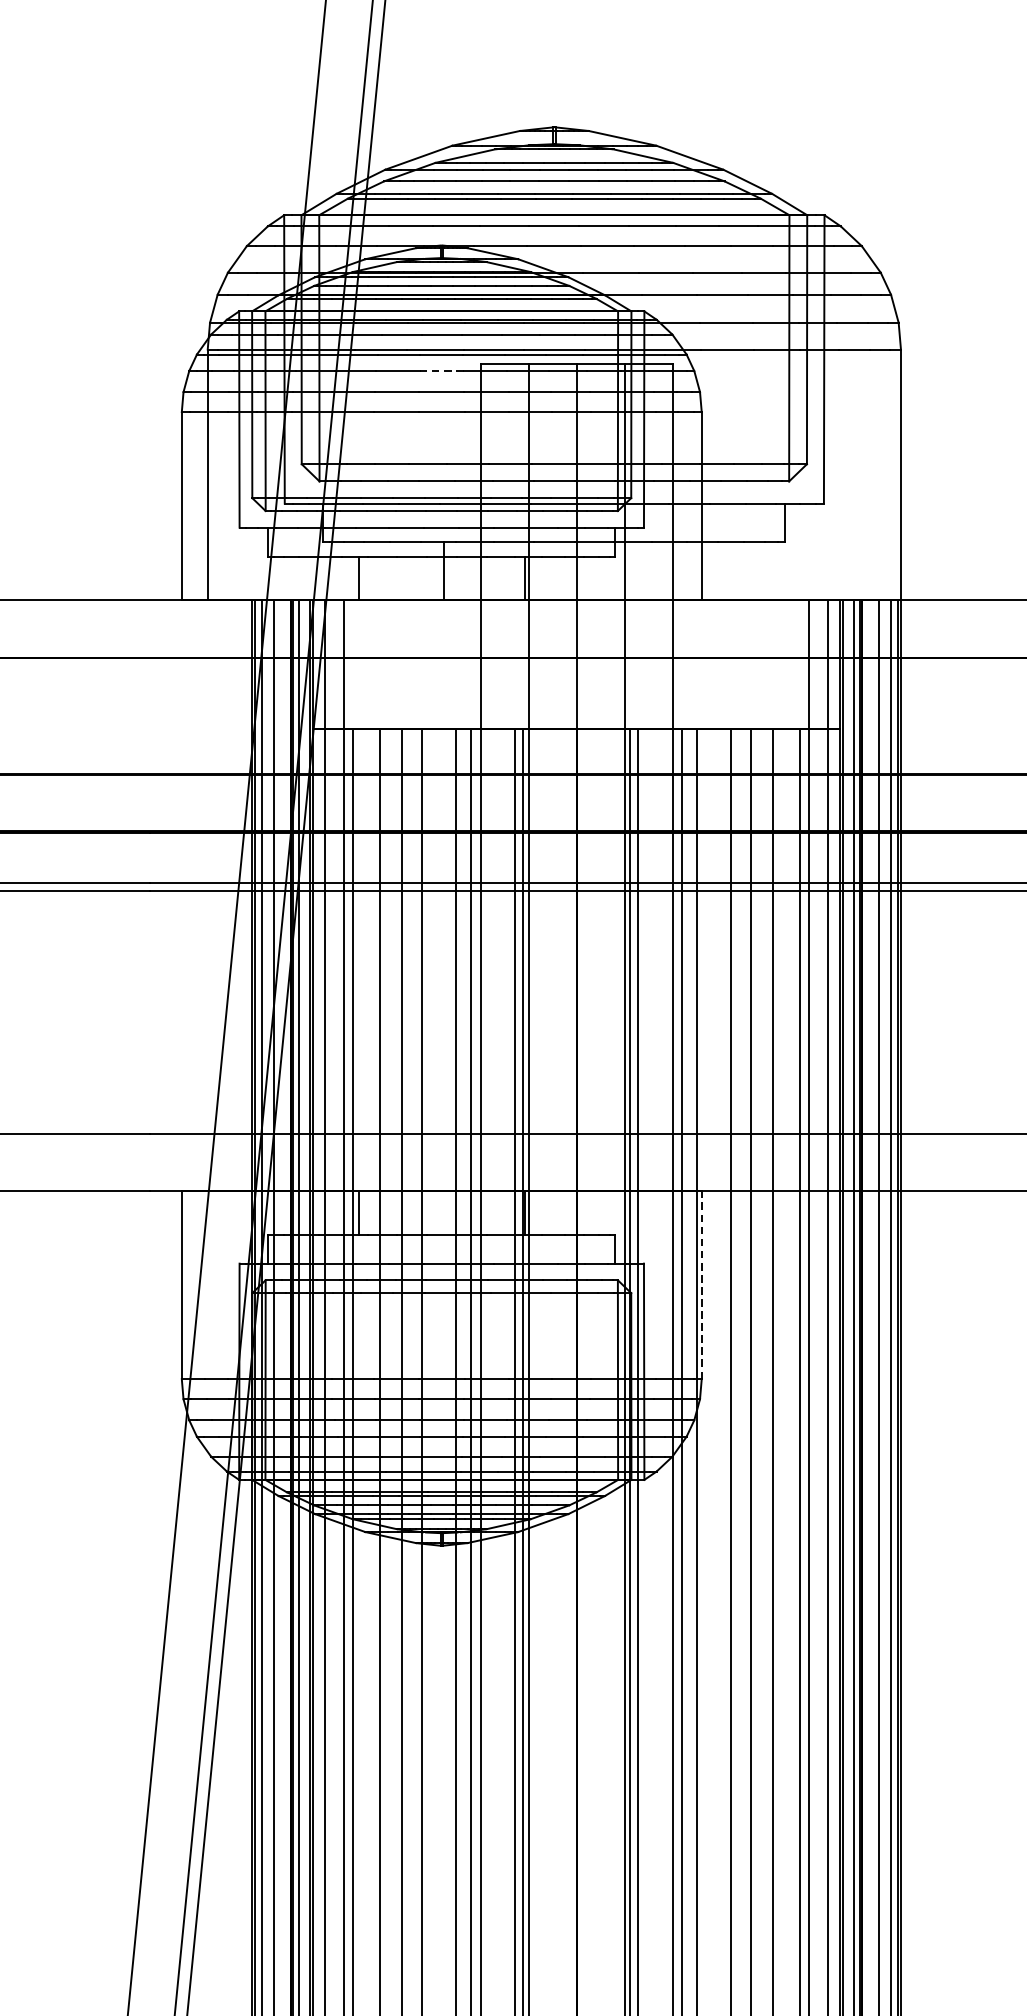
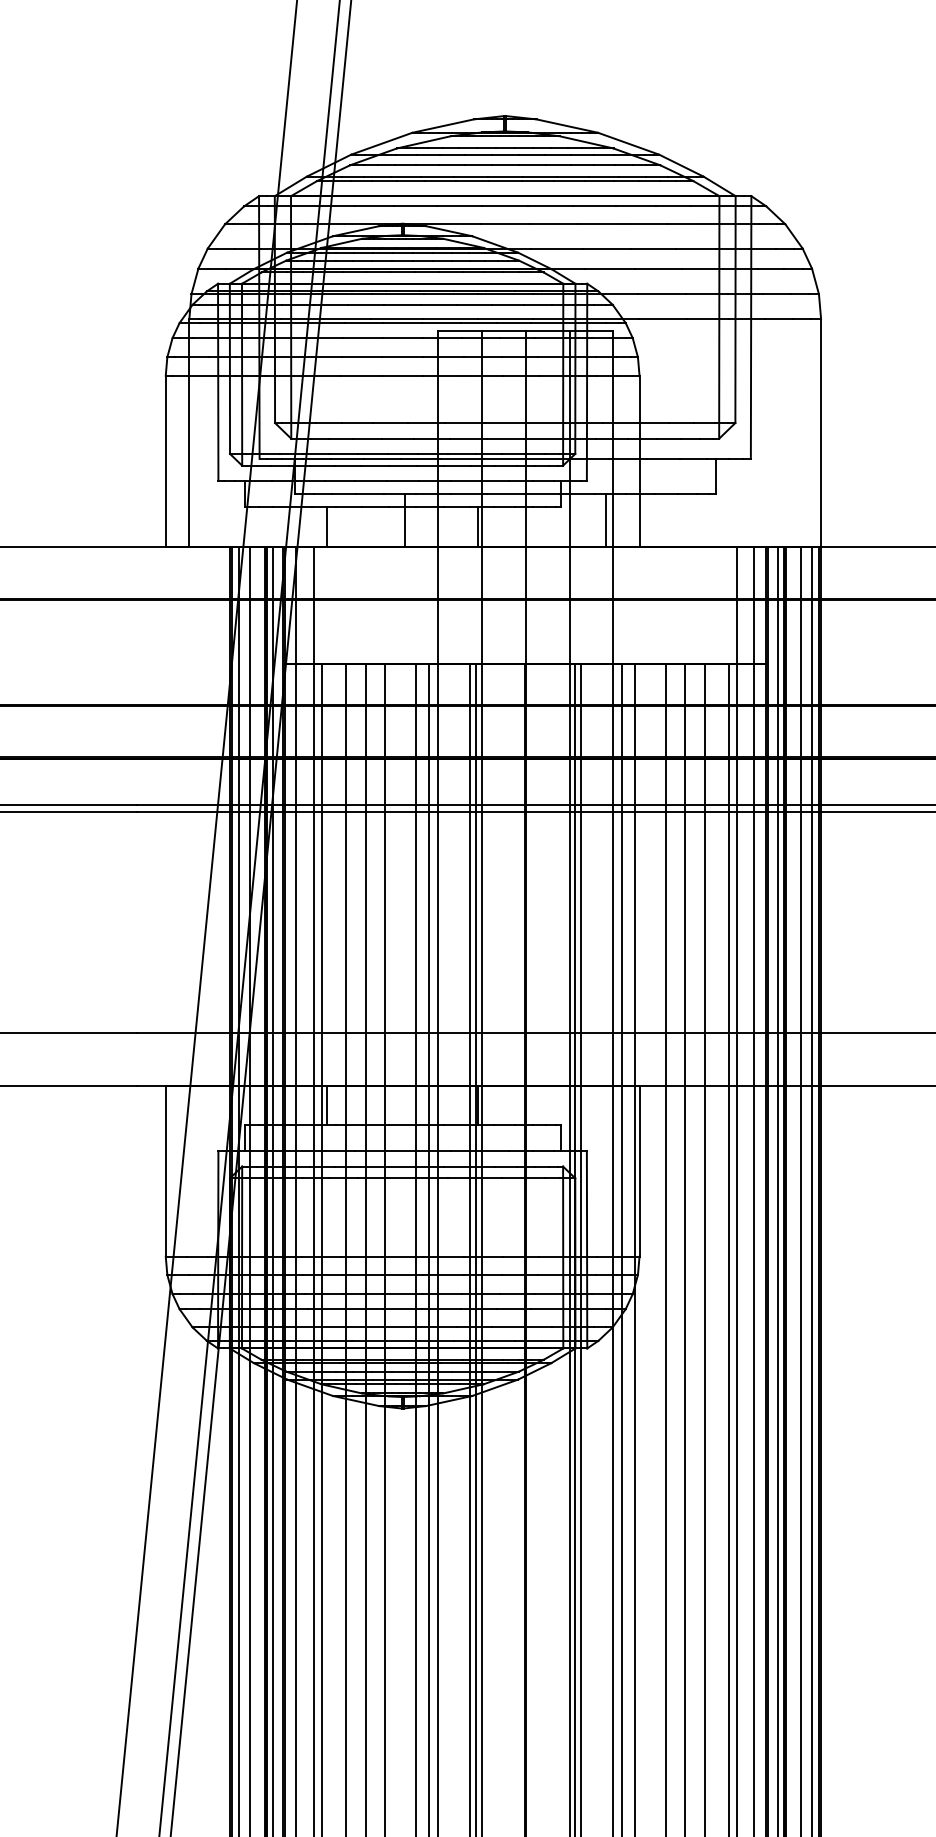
line: (442, 371) -> (403, 338), dashed -> solid
line: (664, 570) -> (605, 519), added
line: (701, 1285) -> (639, 1171), dashed -> solid

